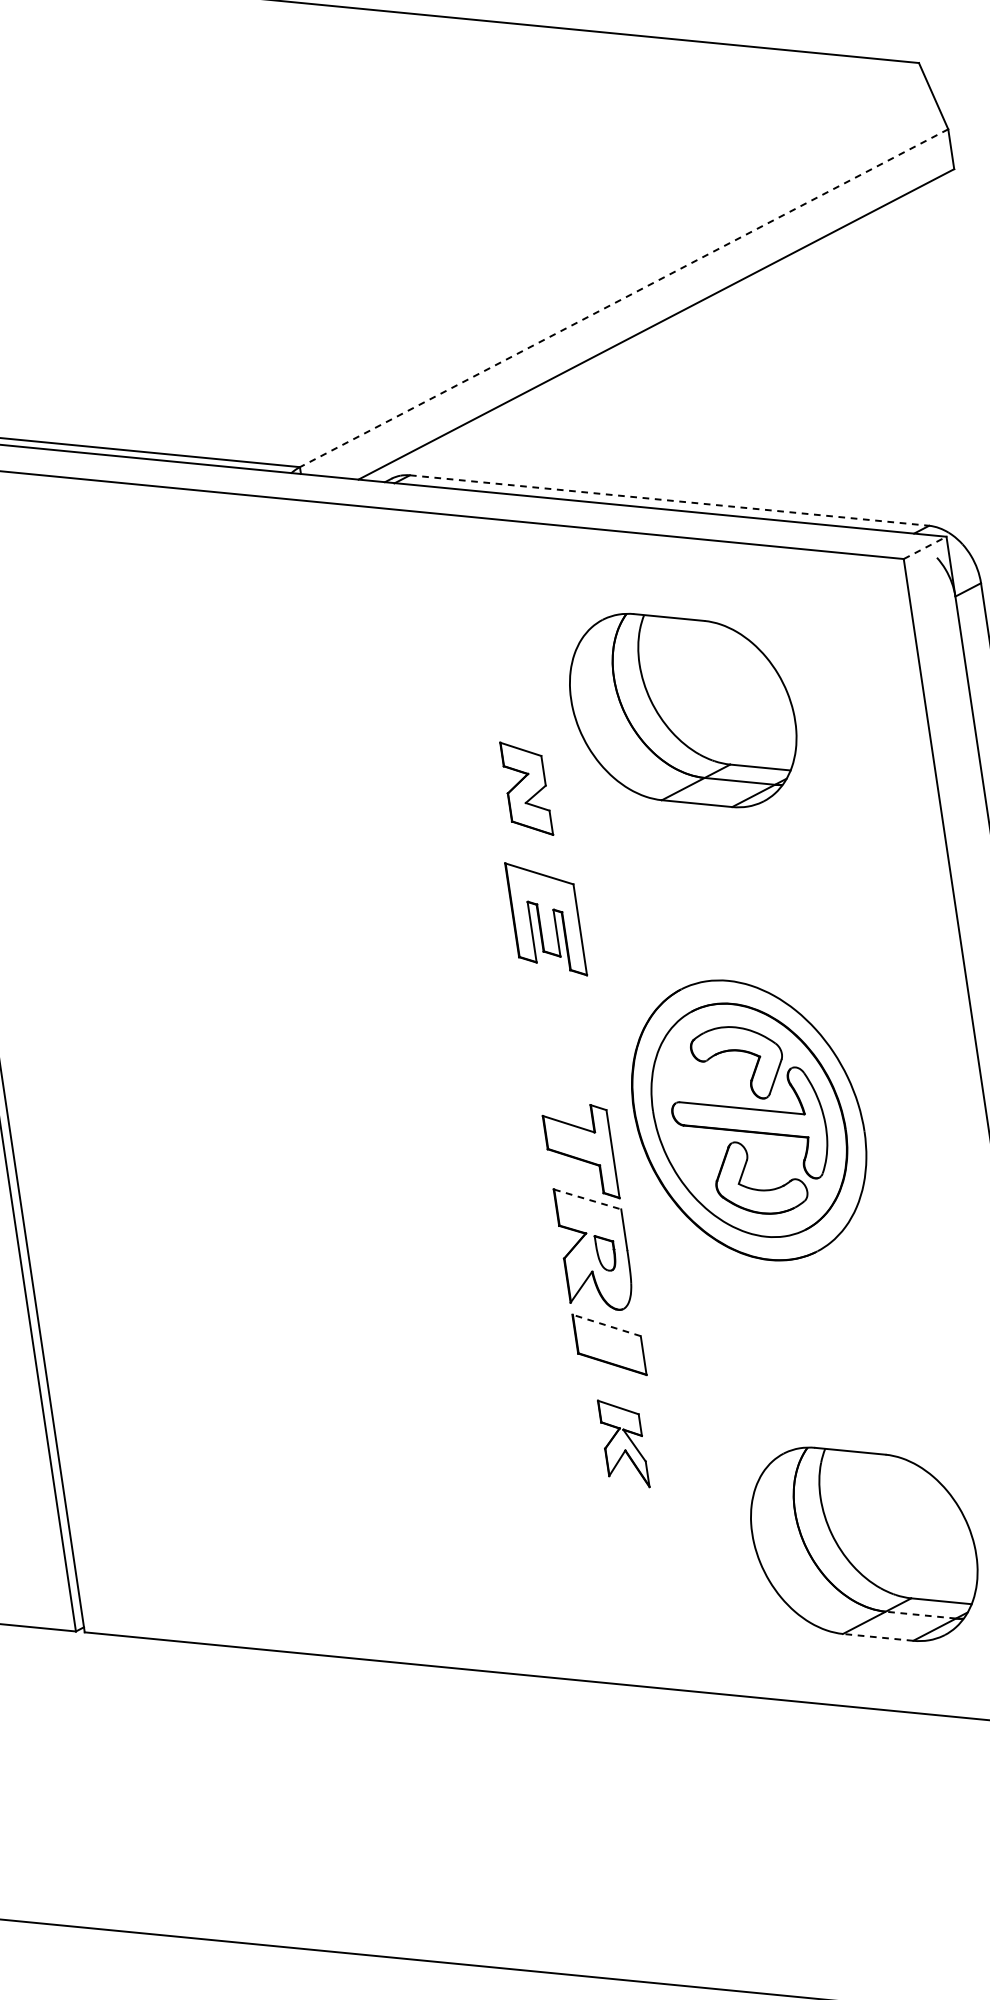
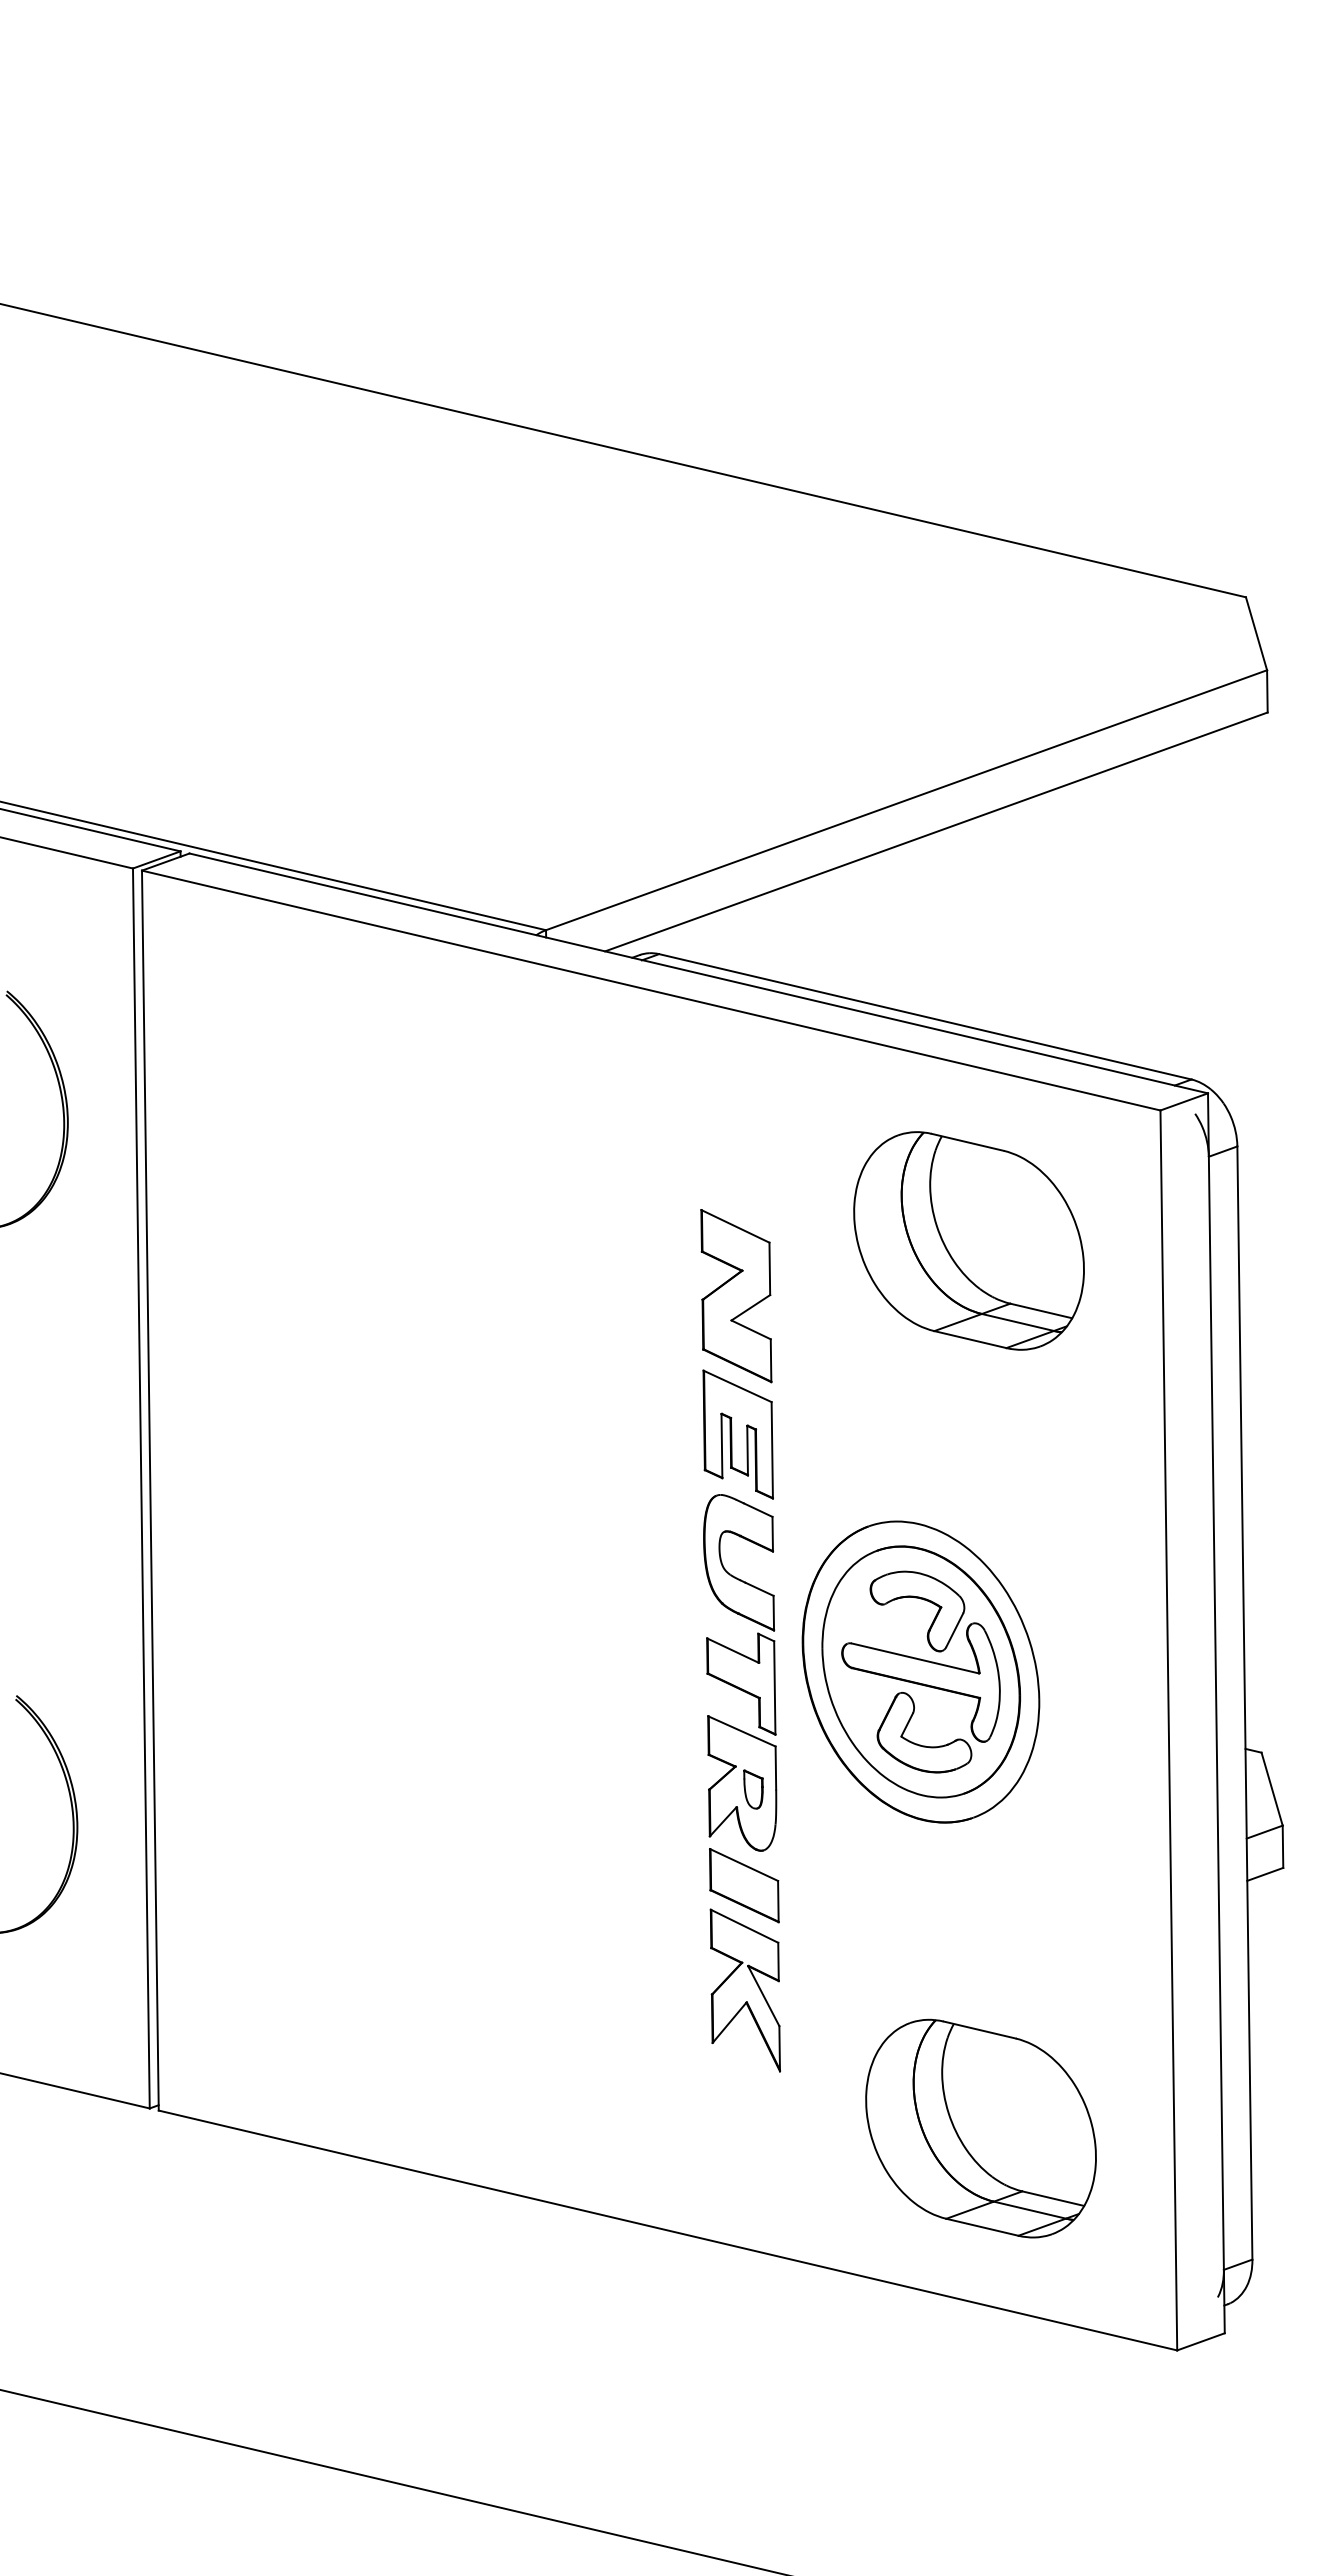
line: (624, 298) -> (906, 800), dashed -> solid
line: (669, 500) -> (925, 1016), dashed -> solid
line: (925, 547) -> (1184, 1101), dashed -> solid
part: (682, 710) -> (968, 1240), moved
part: (526, 789) -> (736, 1296), size x1.67
part: (556, 1051) -> (730, 1573), added
line: (588, 1199) -> (742, 1731), dashed -> solid
line: (607, 1325) -> (744, 1865), dashed -> solid
part: (623, 1443) -> (744, 1990), size x1.67
line: (920, 1615) -> (1029, 2210), dashed -> solid
line: (877, 1637) -> (981, 2227), dashed -> solid

